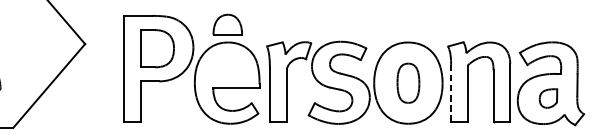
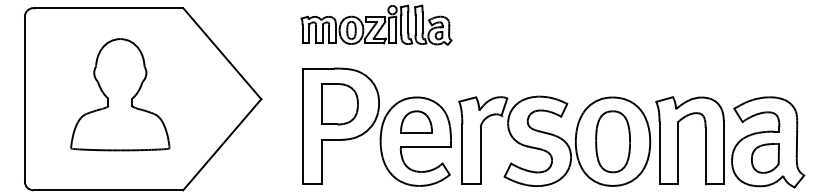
part: (227, 24) -> (416, 121), moved
part: (407, 82) -> (612, 141), size x1.43
line: (451, 93) -> (659, 152), dashed -> solid
part: (548, 98) -> (765, 158), size x1.43

